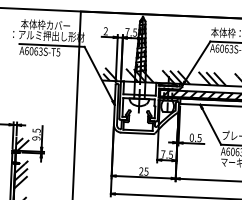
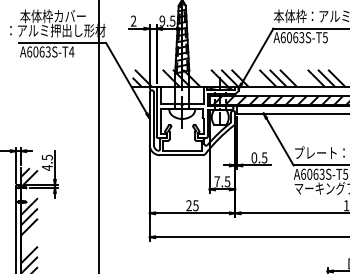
text: (127, 31) -> (162, 20), 7.5 -> 9.5
text: (58, 52) -> (71, 51), A6063S-T5 -> A6063S-T4
text: (35, 138) -> (46, 167), 9.5 -> 4.5

